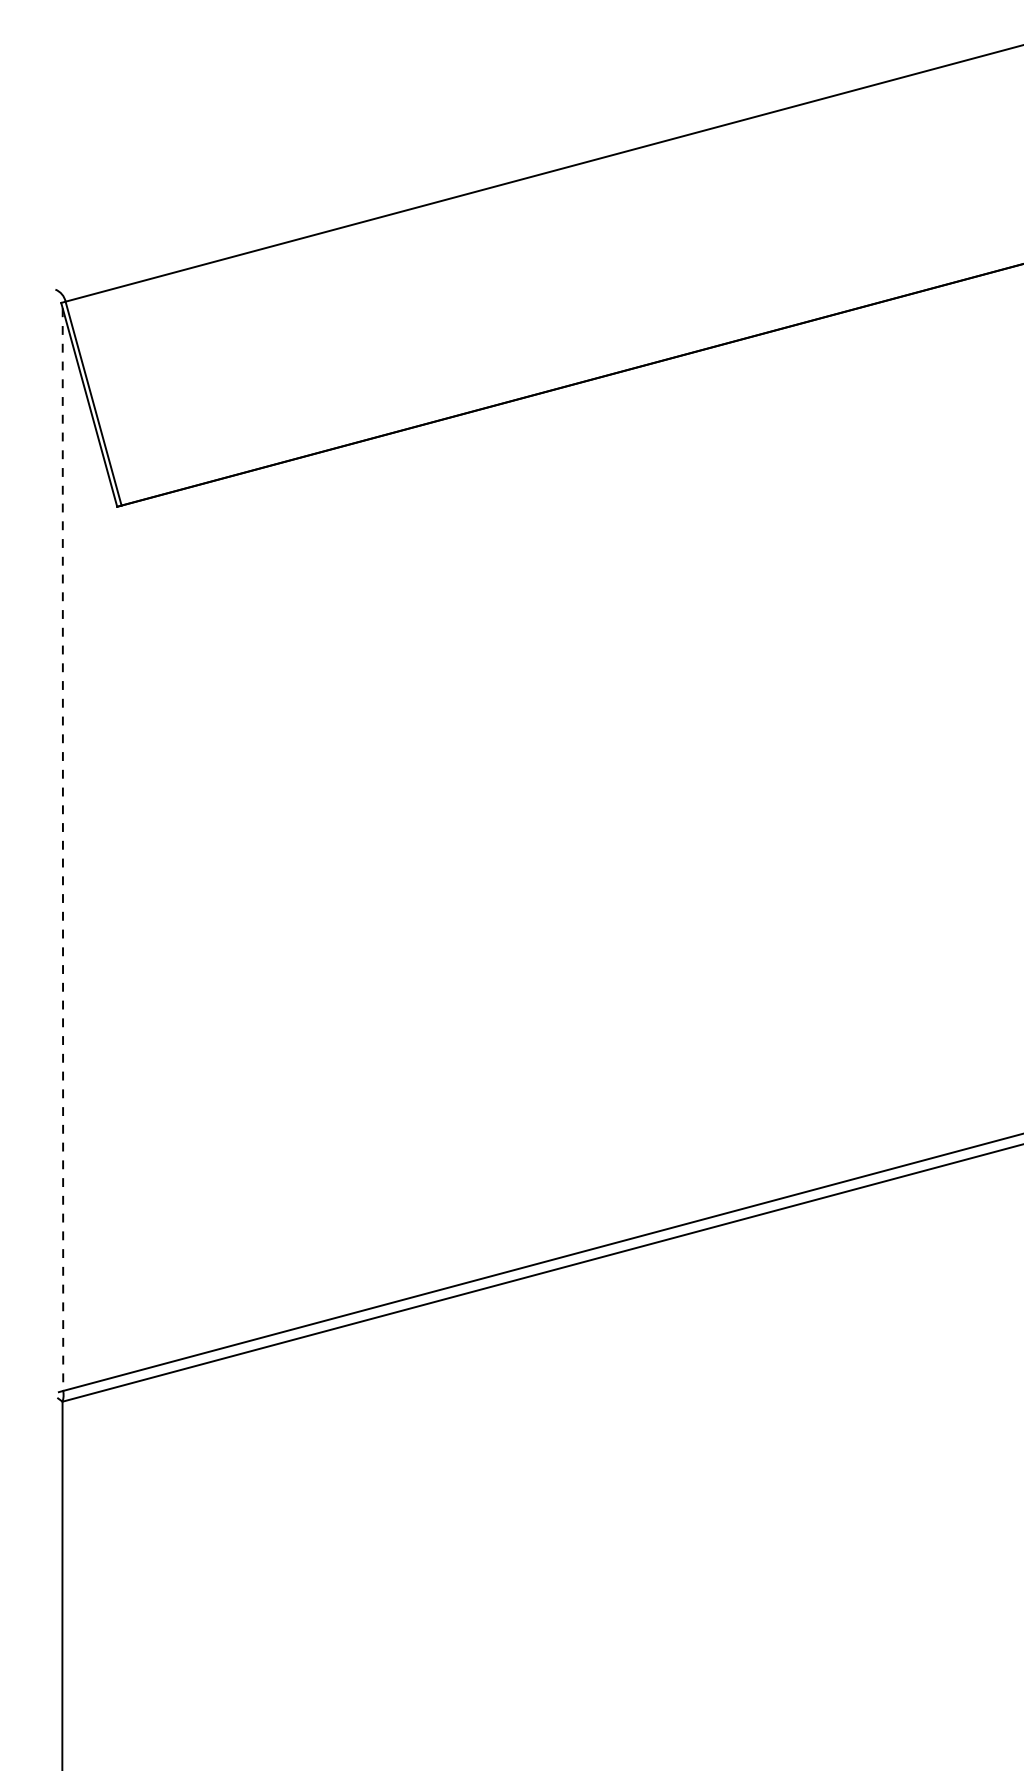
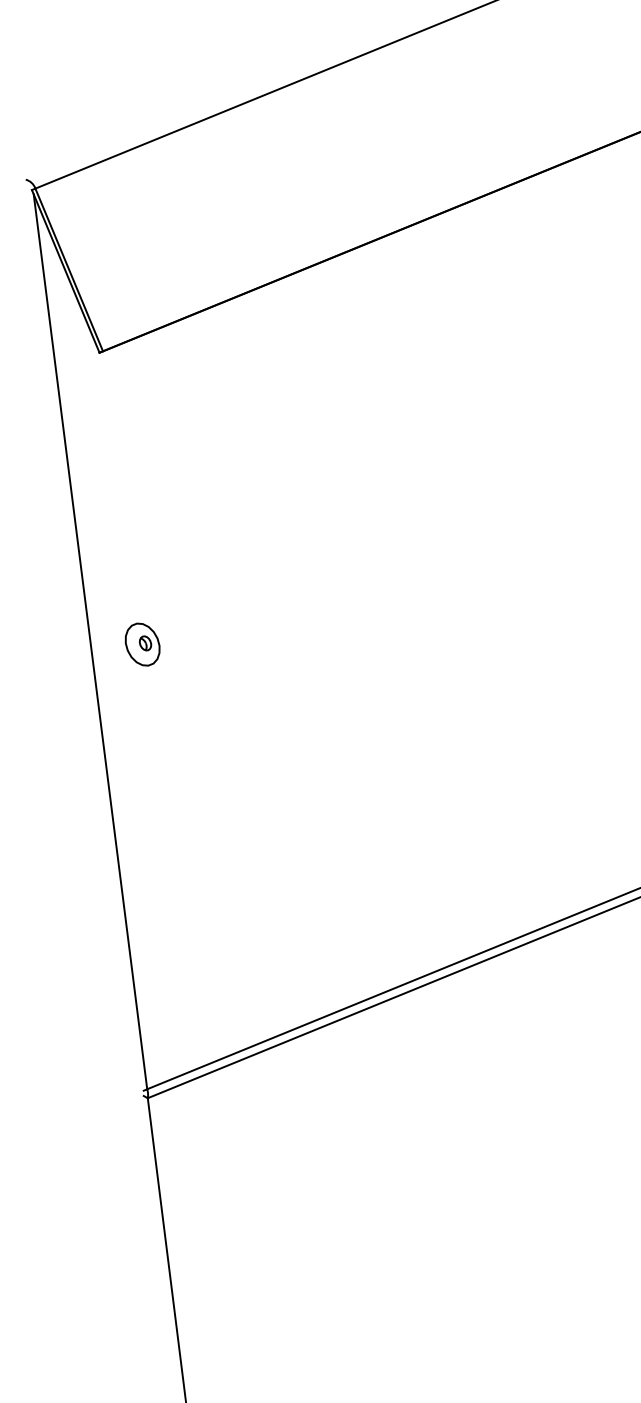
line: (62, 850) -> (90, 642), dashed -> solid
part: (124, 860) -> (142, 644), added

